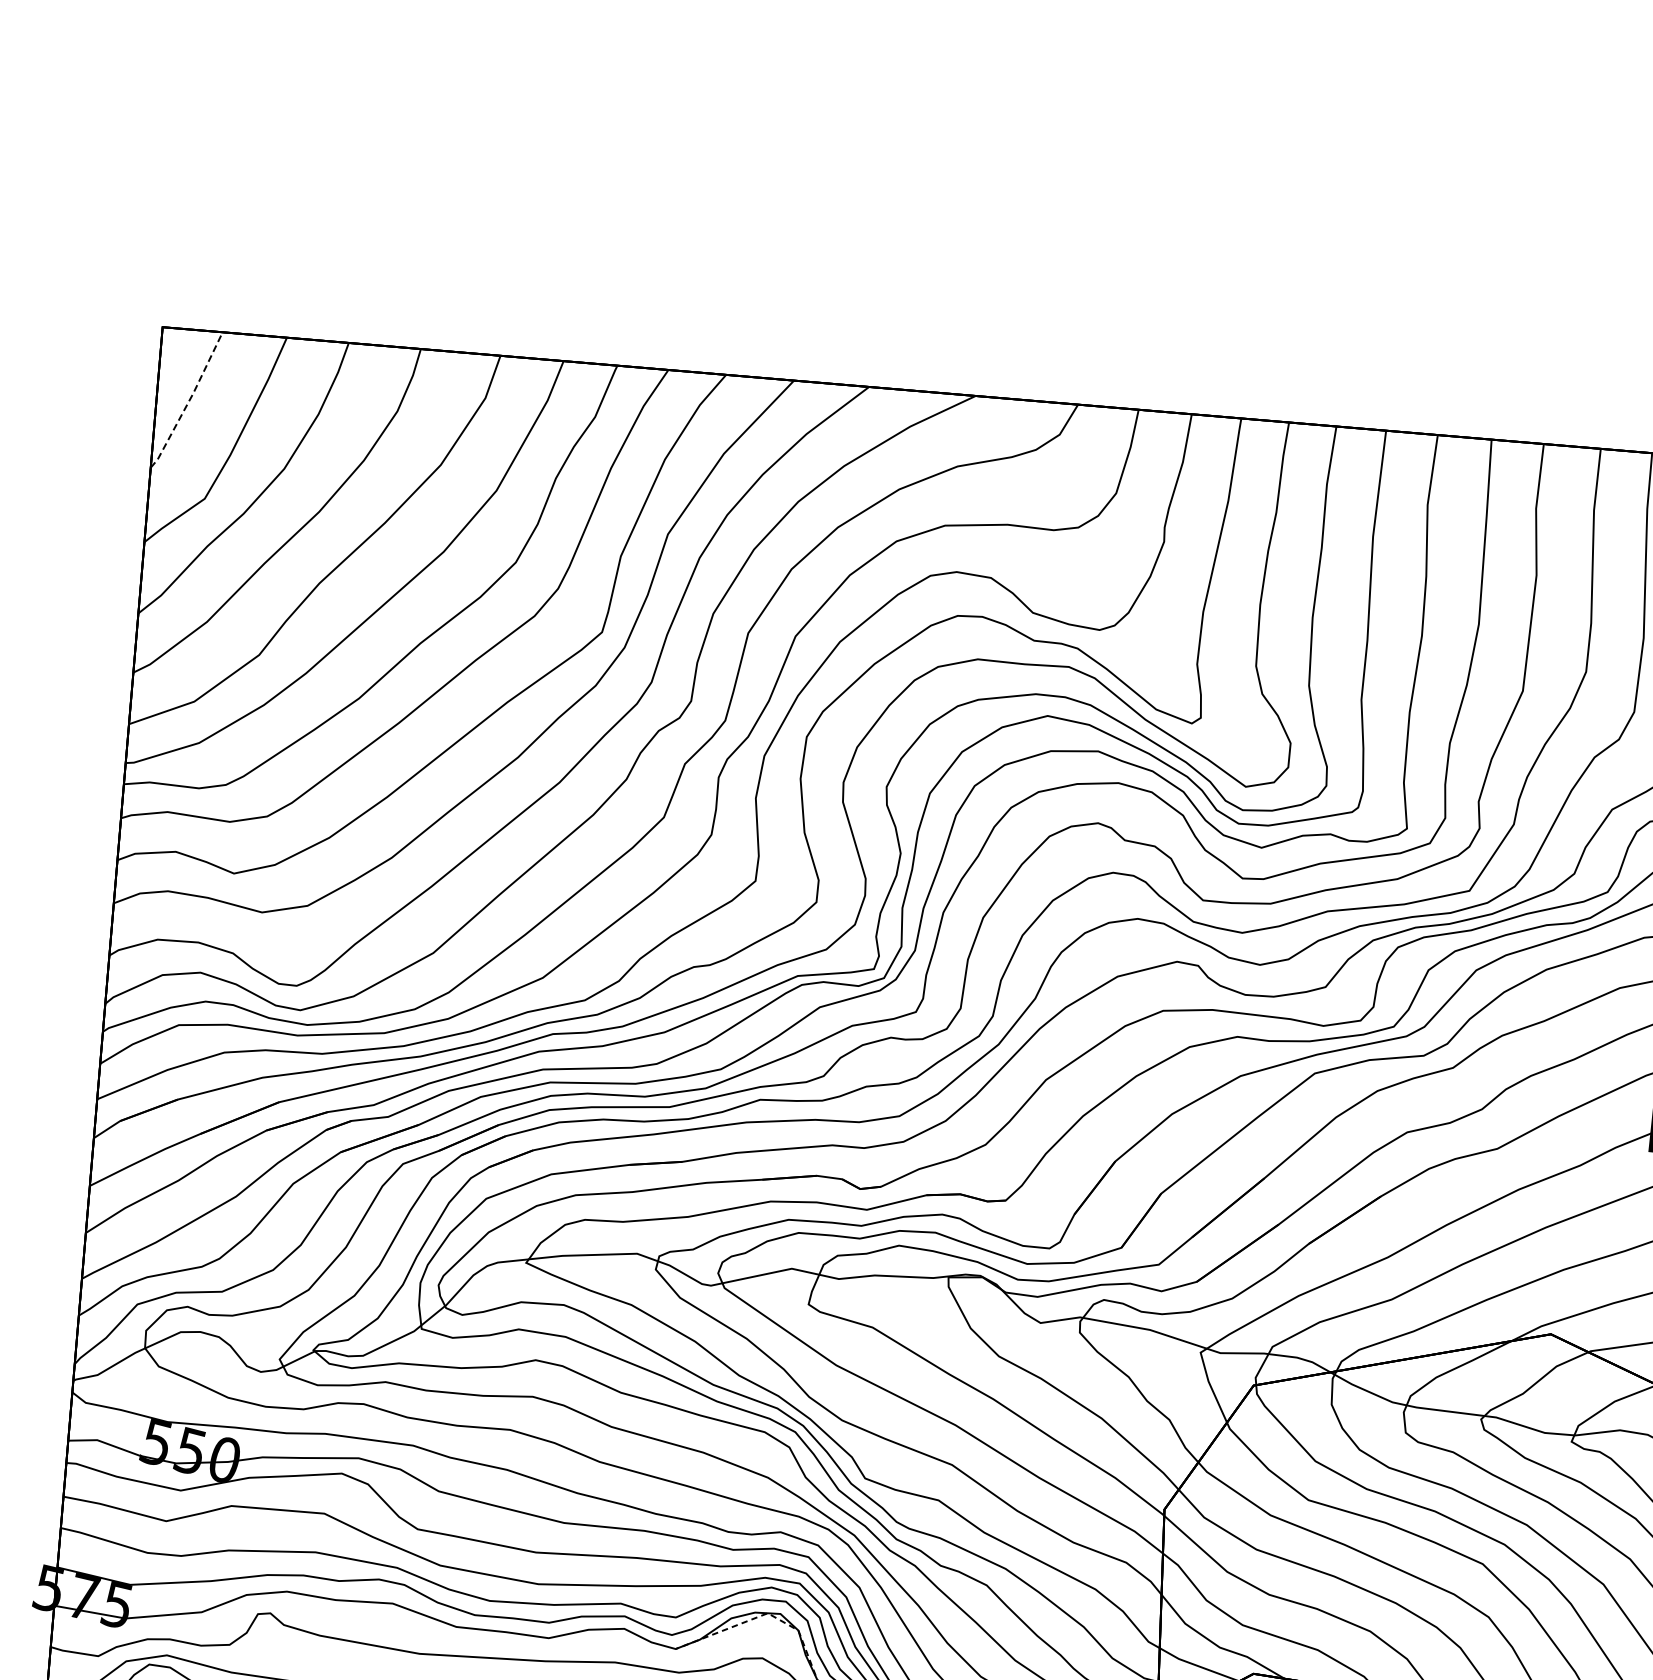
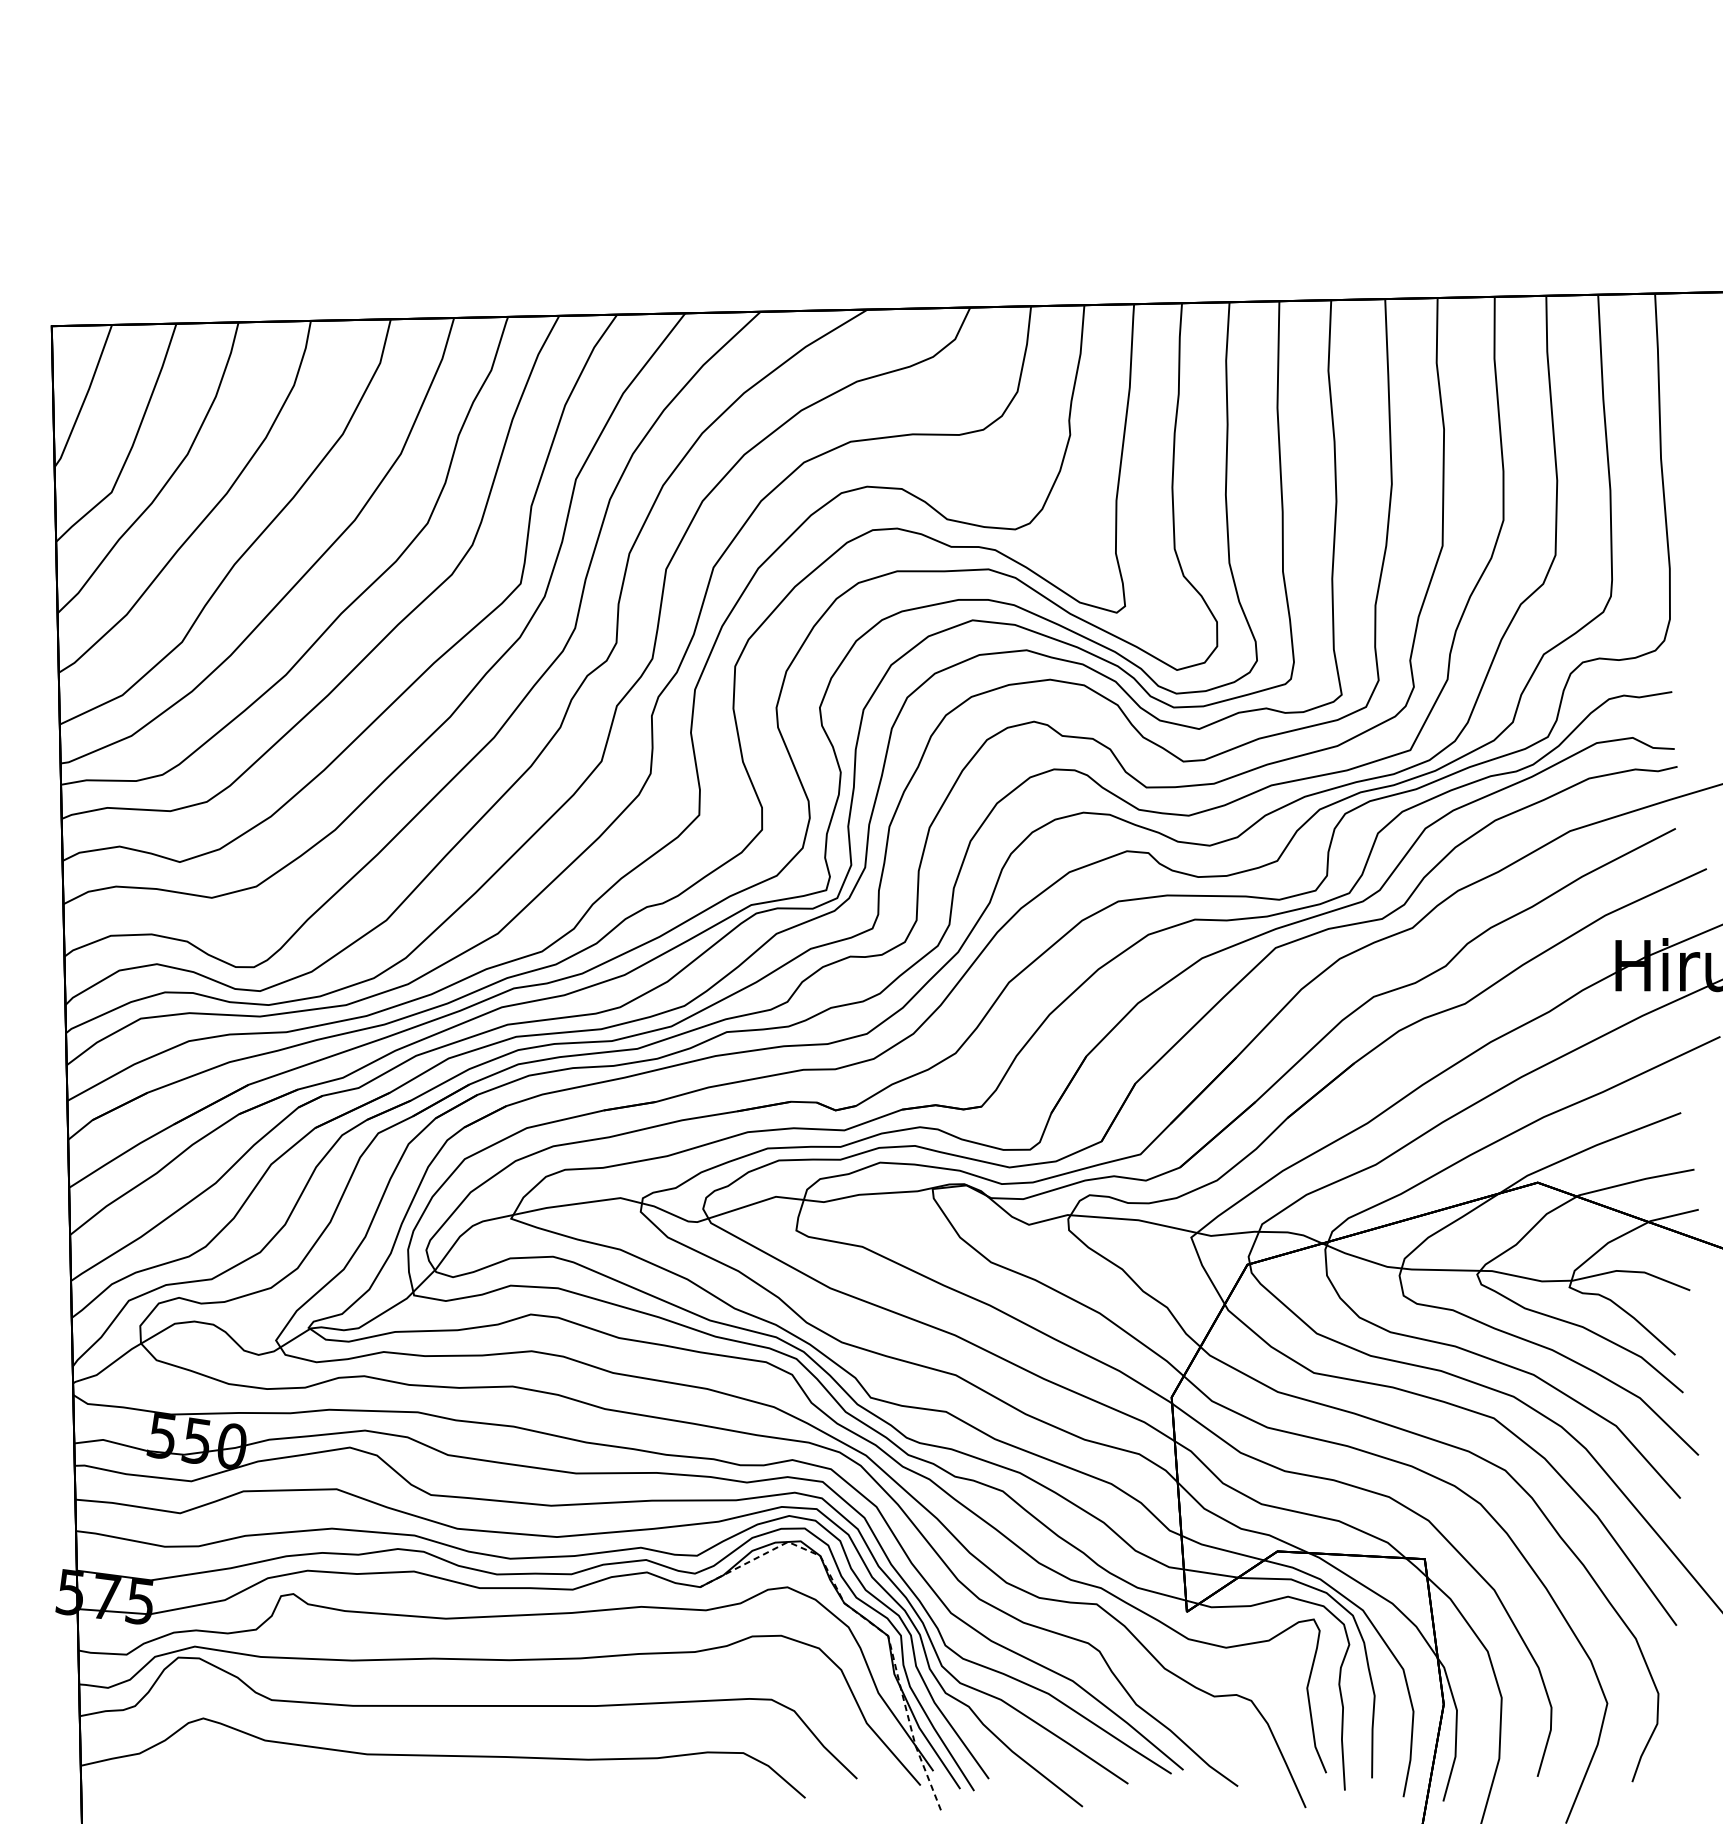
line: (188, 400) -> (85, 396), dashed -> solid

